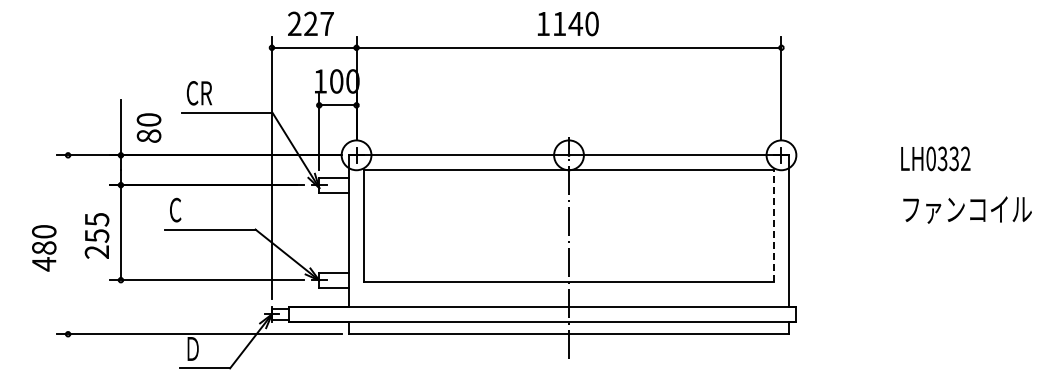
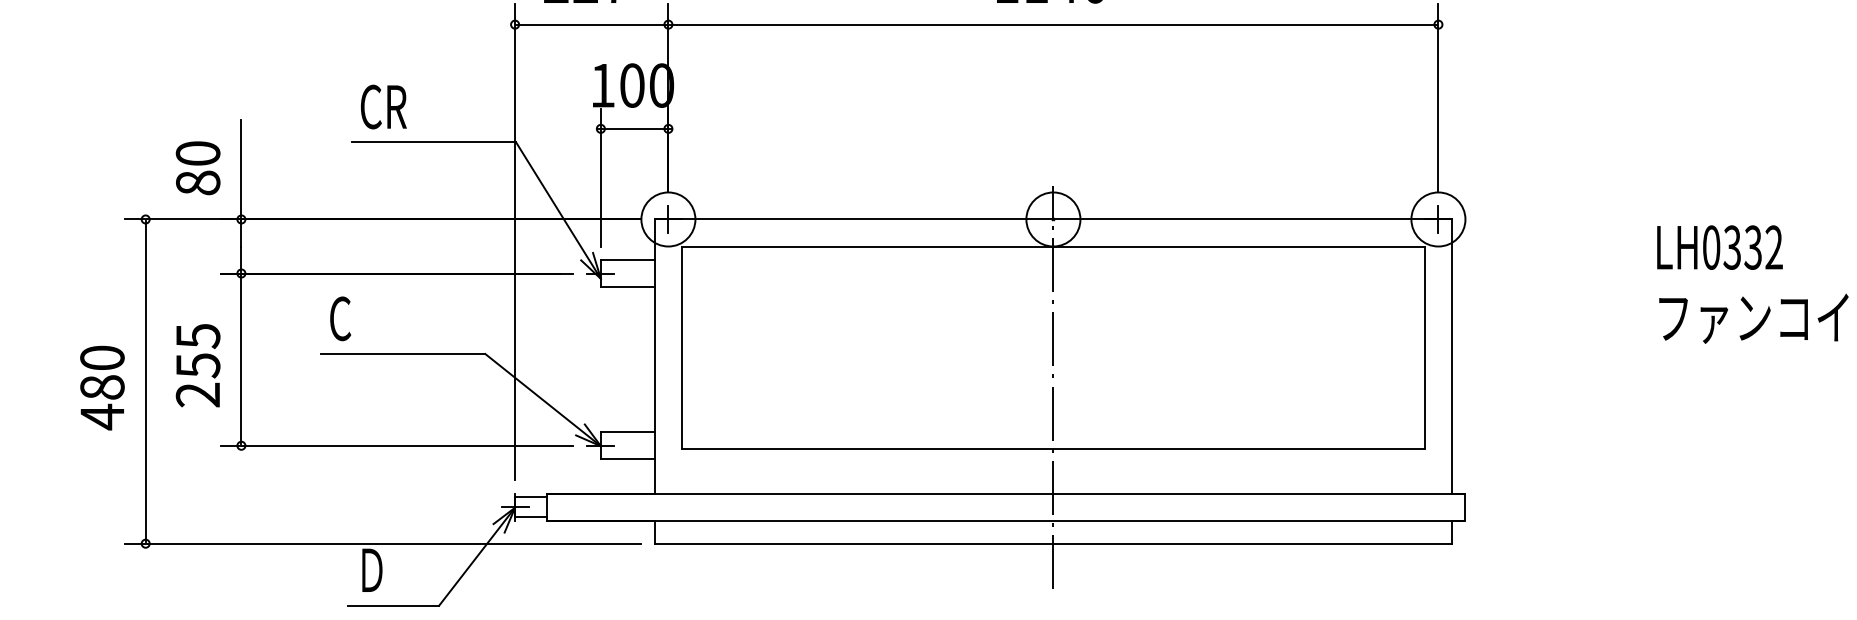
text: (148, 127) -> (197, 167), moved
text: (935, 158) -> (1719, 246), moved
line: (774, 226) -> (1425, 348), dashed -> solid
line: (68, 244) -> (146, 381), added

